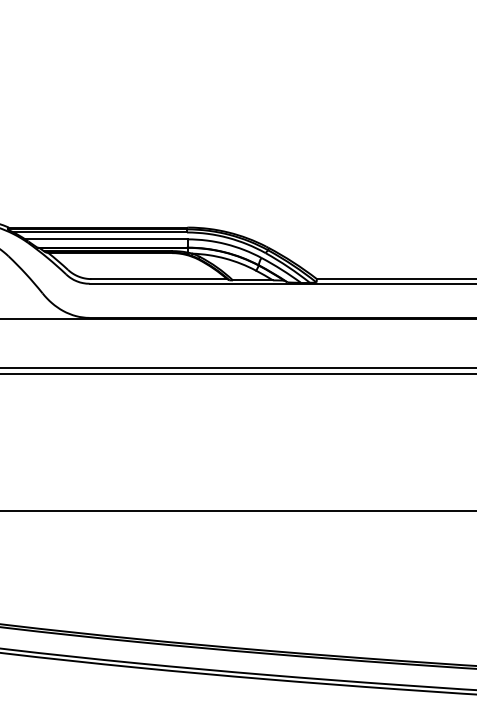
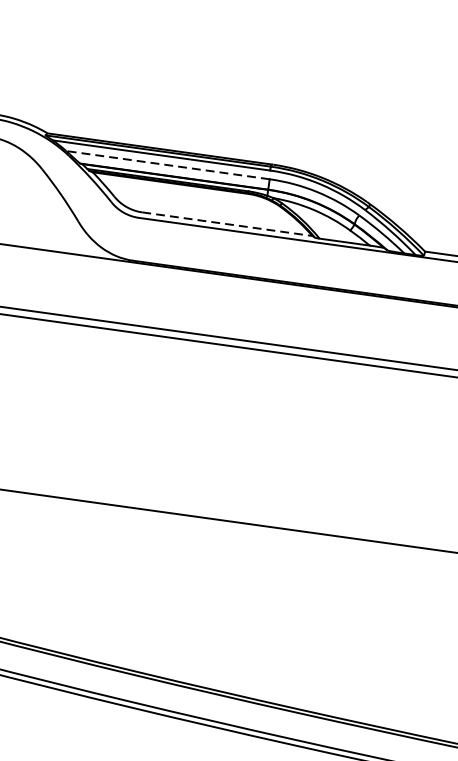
line: (105, 239) -> (166, 165), solid -> dashed
line: (159, 279) -> (227, 224), solid -> dashed

